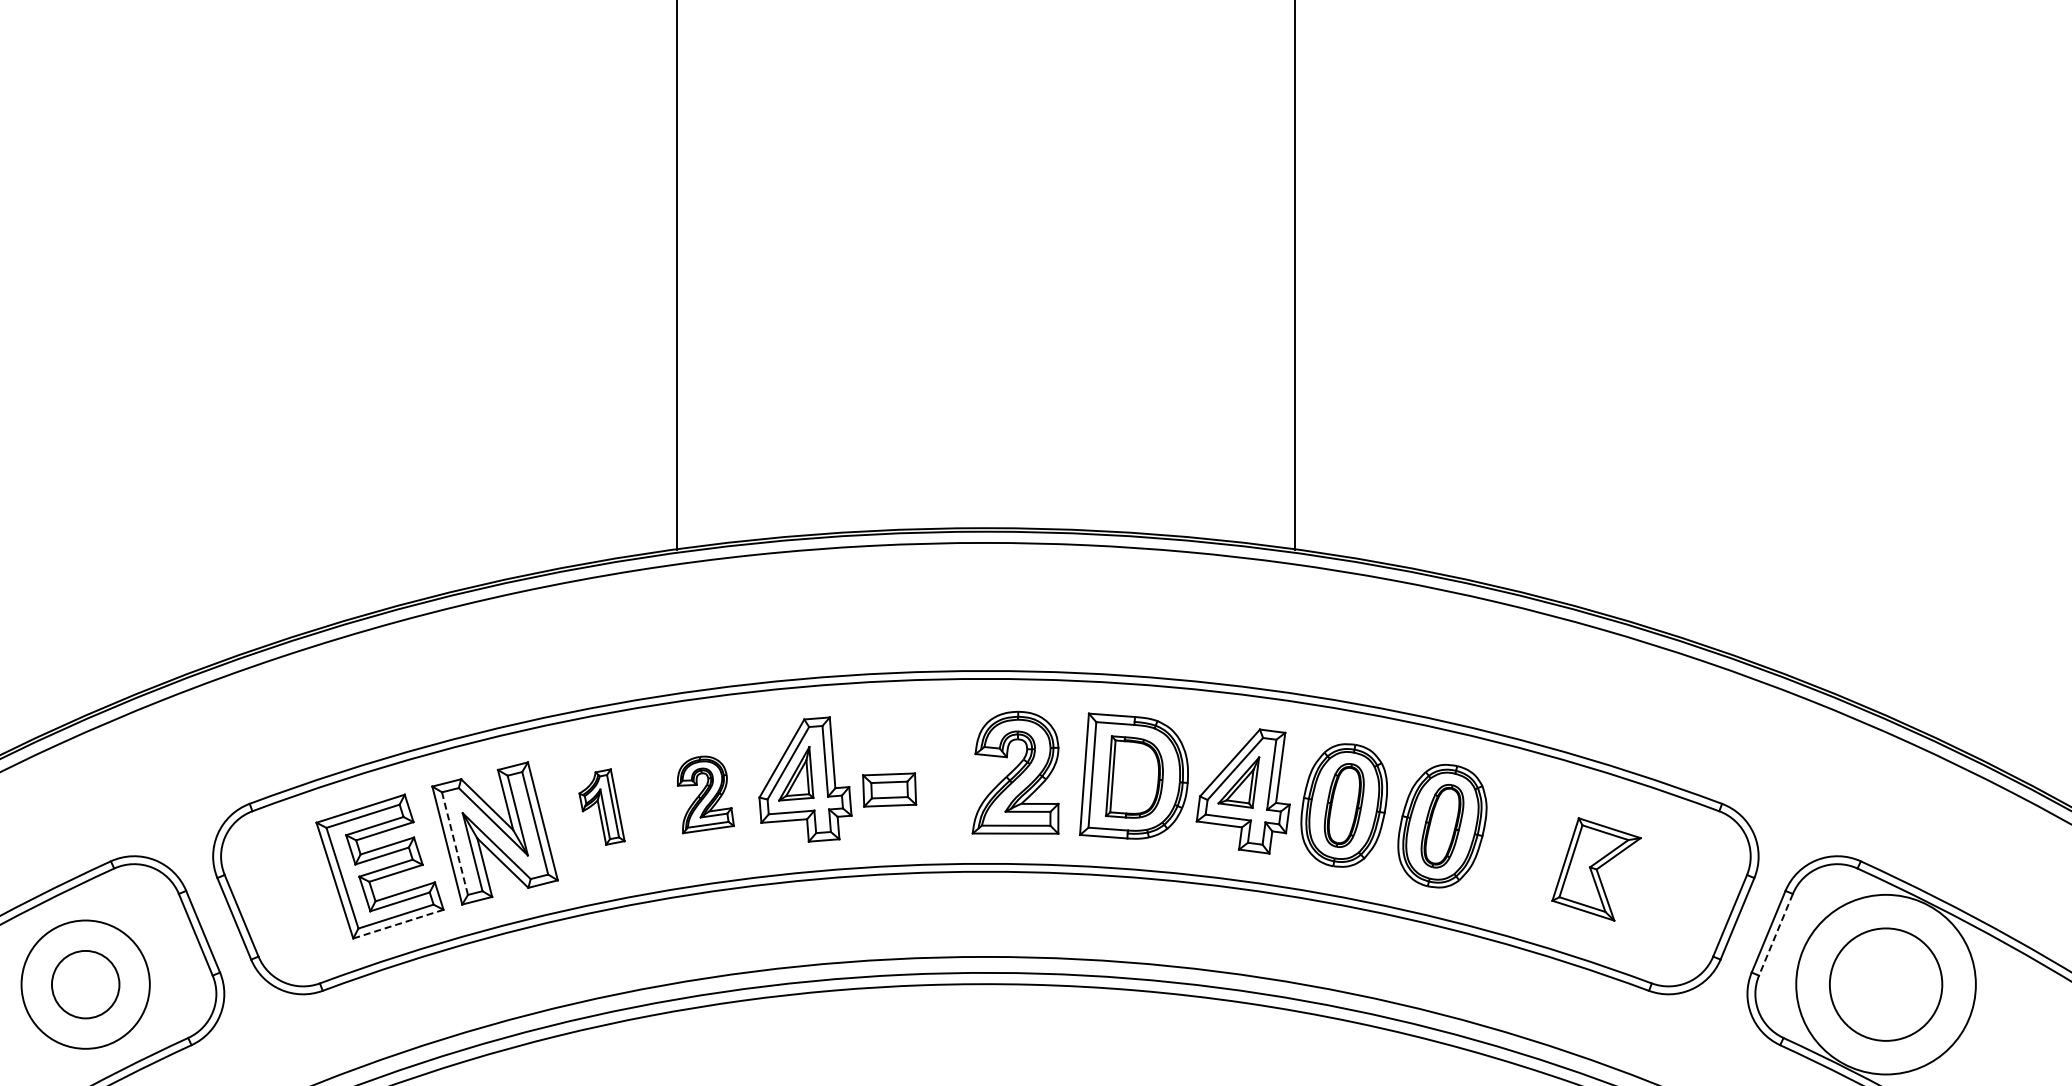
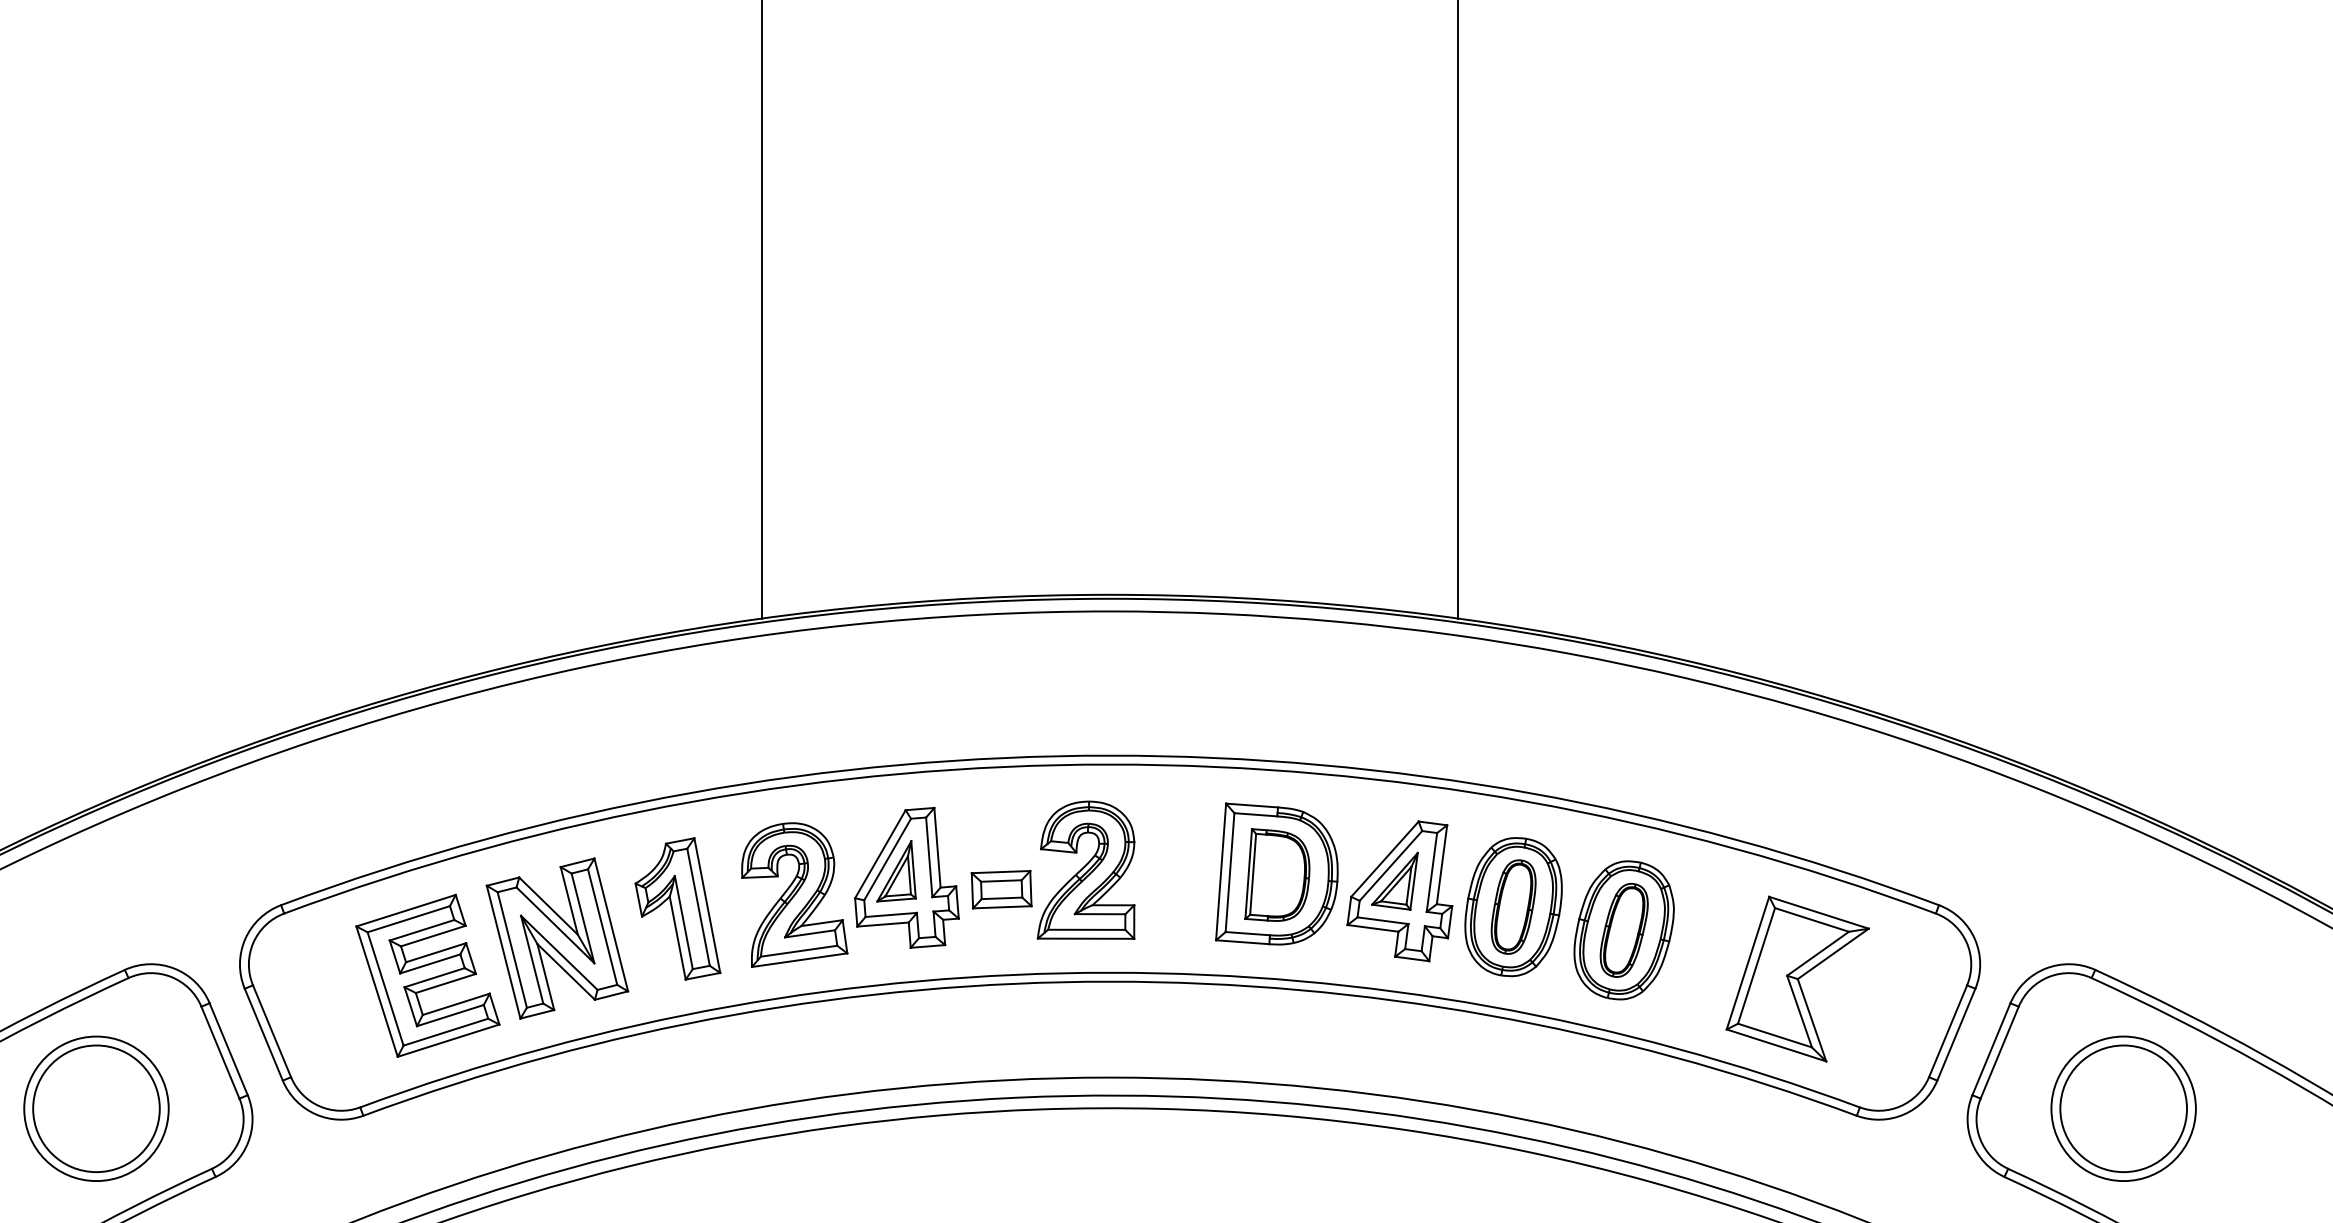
part: (1015, 772) -> (1085, 869), moved
part: (705, 794) -> (794, 894), size x1.67
part: (601, 806) -> (677, 908), size x1.67
line: (454, 843) -> (511, 949), dashed -> solid
part: (1596, 869) -> (1797, 979), size x1.43
line: (398, 924) -> (448, 1041), dashed -> solid
line: (1775, 935) -> (1999, 1053), dashed -> solid
circle: (85, 984) -> (96, 1108), size x1.67
circle: (1885, 984) -> (2123, 1108), size x0.71

